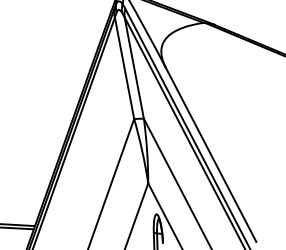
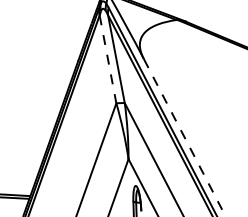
line: (125, 68) -> (108, 59), solid -> dashed
line: (211, 155) -> (183, 134), solid -> dashed

